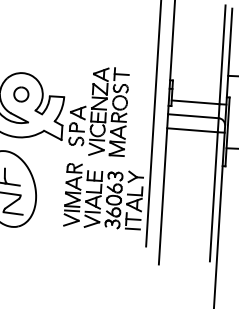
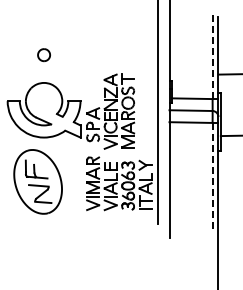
line: (222, 55) -> (212, 57), solid -> dashed
part: (20, 94) -> (43, 55), moved
line: (213, 196) -> (212, 177), solid -> dashed

